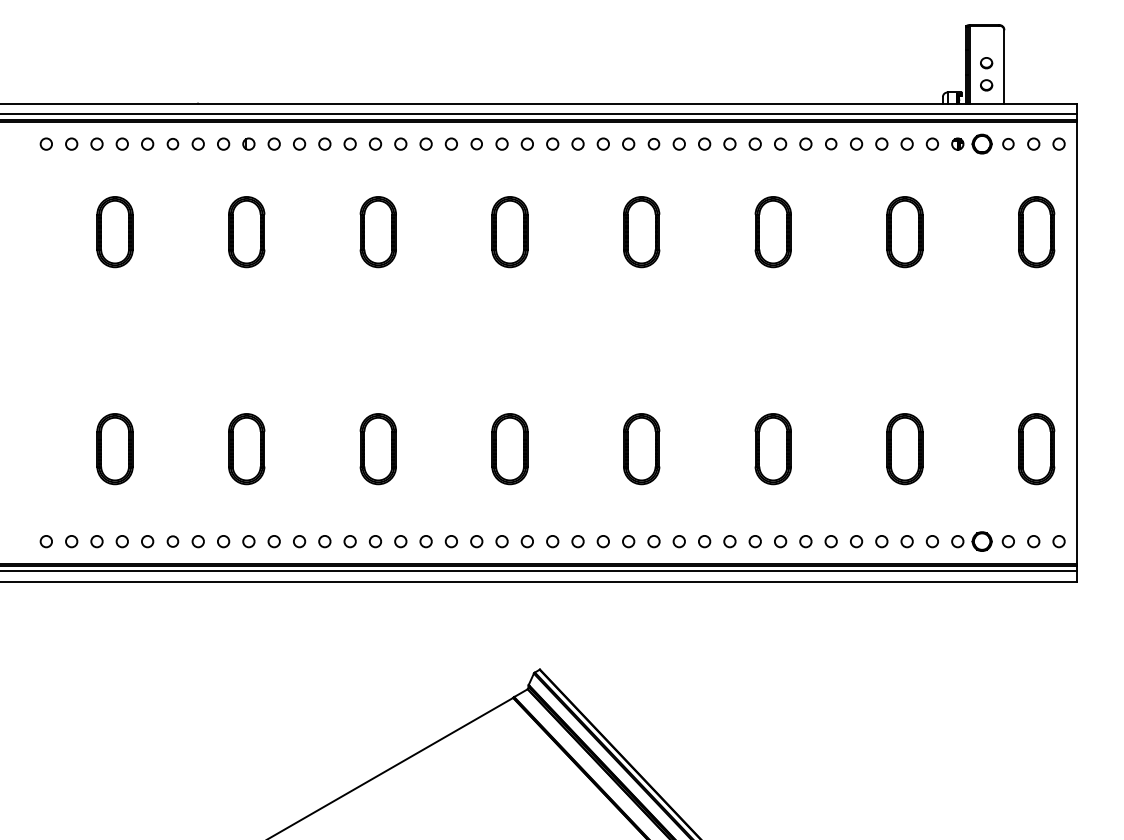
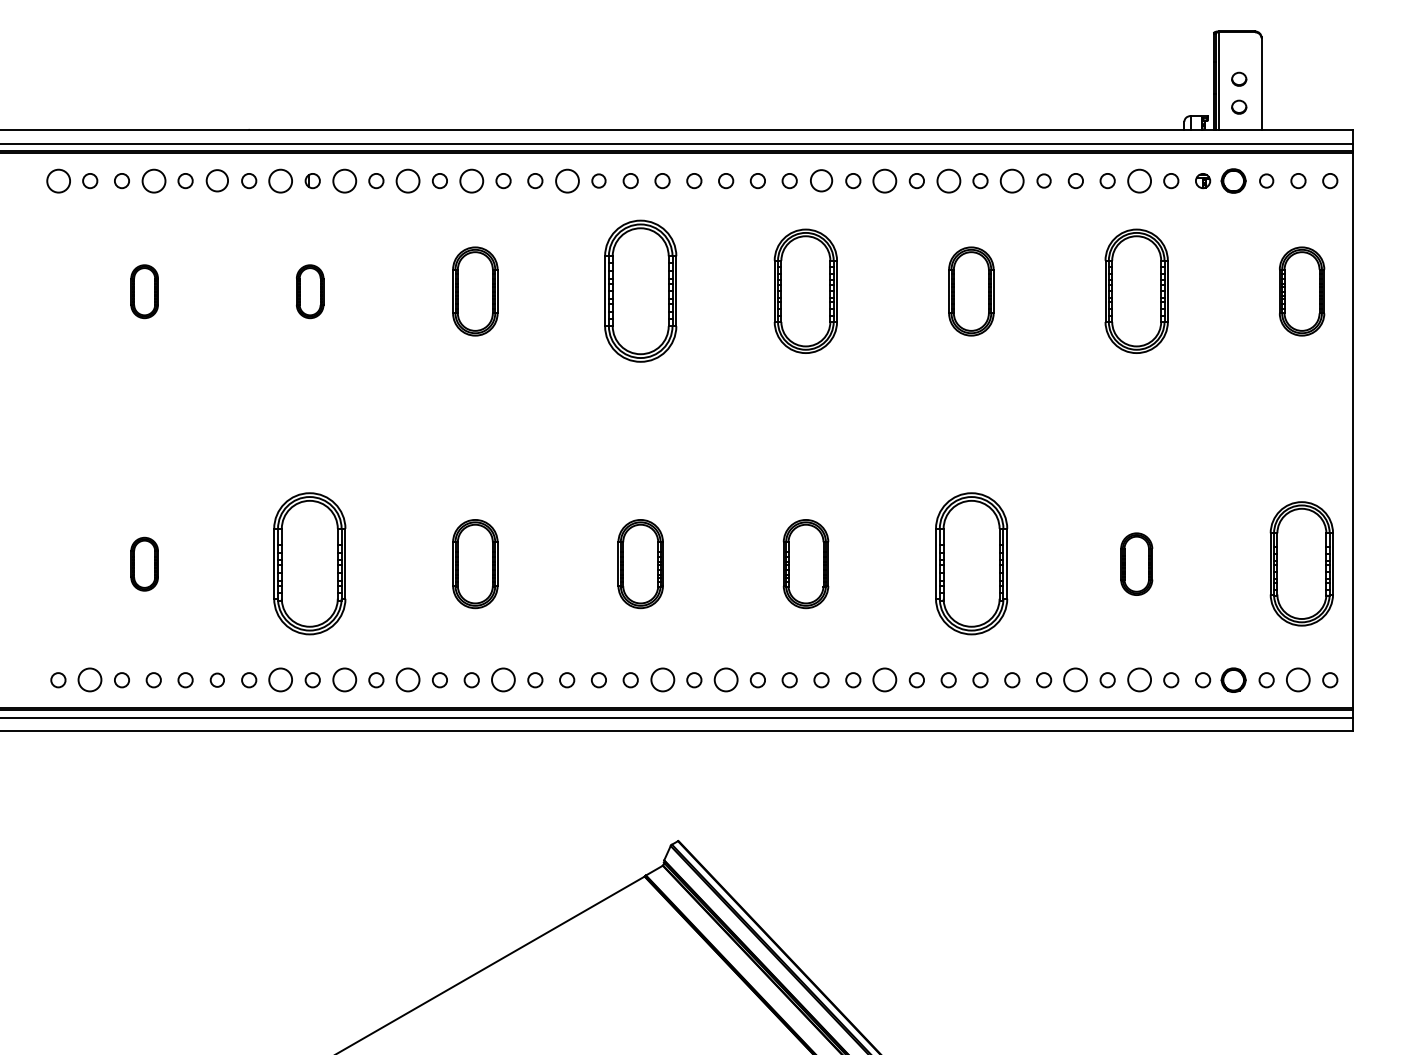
circle: (45, 143) -> (57, 180), size x1.6
circle: (121, 143) -> (152, 180), size x1.6
circle: (223, 143) -> (280, 180), size x1.6
circle: (273, 143) -> (343, 180), size x1.6
circle: (324, 143) -> (407, 180), size x1.6
circle: (375, 143) -> (471, 180), size x1.6
circle: (450, 143) -> (565, 180), size x1.6
circle: (704, 143) -> (884, 180), size x1.6
circle: (754, 143) -> (947, 180), size x1.6
circle: (805, 143) -> (1011, 180), size x1.6
circle: (906, 143) -> (1138, 180), size x1.6
circle: (172, 144) -> (216, 181), size x1.6
circle: (653, 144) -> (820, 181), size x1.6
part: (114, 232) -> (143, 292), size x0.6
part: (246, 232) -> (309, 292), size x0.6
part: (509, 232) -> (640, 292), size x1.6
part: (641, 232) -> (805, 292), size x1.4
part: (904, 232) -> (1136, 292), size x1.4
part: (114, 449) -> (143, 564), size x0.6
part: (246, 449) -> (309, 564), size x1.6
part: (772, 449) -> (970, 564), size x1.6
part: (904, 449) -> (1136, 564), size x0.7
part: (1036, 449) -> (1301, 564), size x1.4
circle: (71, 541) -> (89, 680), size x1.6
circle: (223, 541) -> (280, 680), size x1.6
circle: (273, 541) -> (343, 680), size x1.6
circle: (324, 541) -> (407, 680), size x1.6
circle: (400, 541) -> (503, 680), size x1.6
circle: (526, 541) -> (661, 680), size x1.6
circle: (577, 541) -> (725, 680), size x1.6
circle: (704, 541) -> (884, 680), size x1.6
circle: (856, 541) -> (1075, 680), size x1.6
circle: (906, 541) -> (1138, 680), size x1.6
circle: (1033, 541) -> (1298, 680), size x1.6

